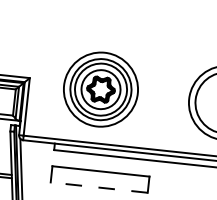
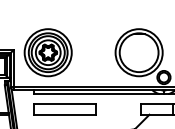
part: (99, 89) -> (47, 52), moved
line: (98, 187) -> (64, 114), dashed -> solid

